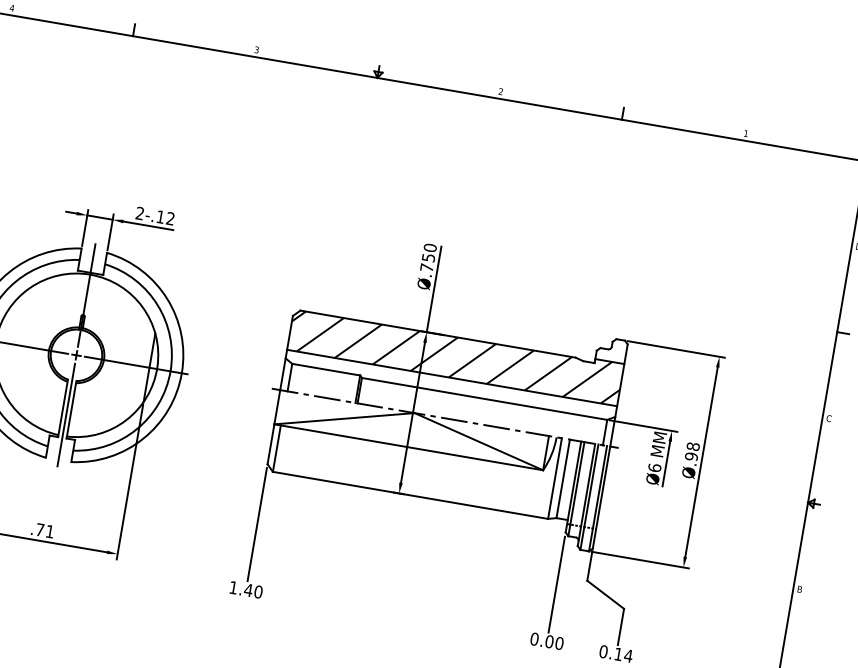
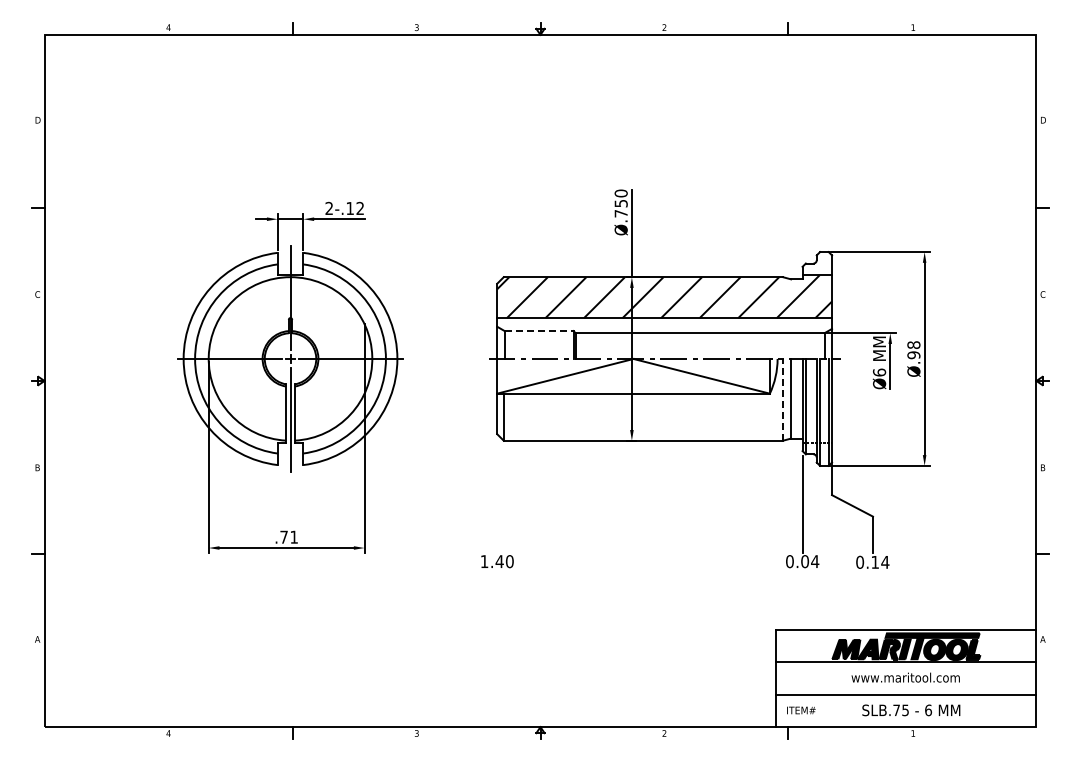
line: (326, 370) -> (539, 331), solid -> dashed
line: (554, 478) -> (782, 399), solid -> dashed
line: (257, 524) -> (497, 495), removed
text: (559, 643) -> (815, 561), 0.00 -> 0.04

